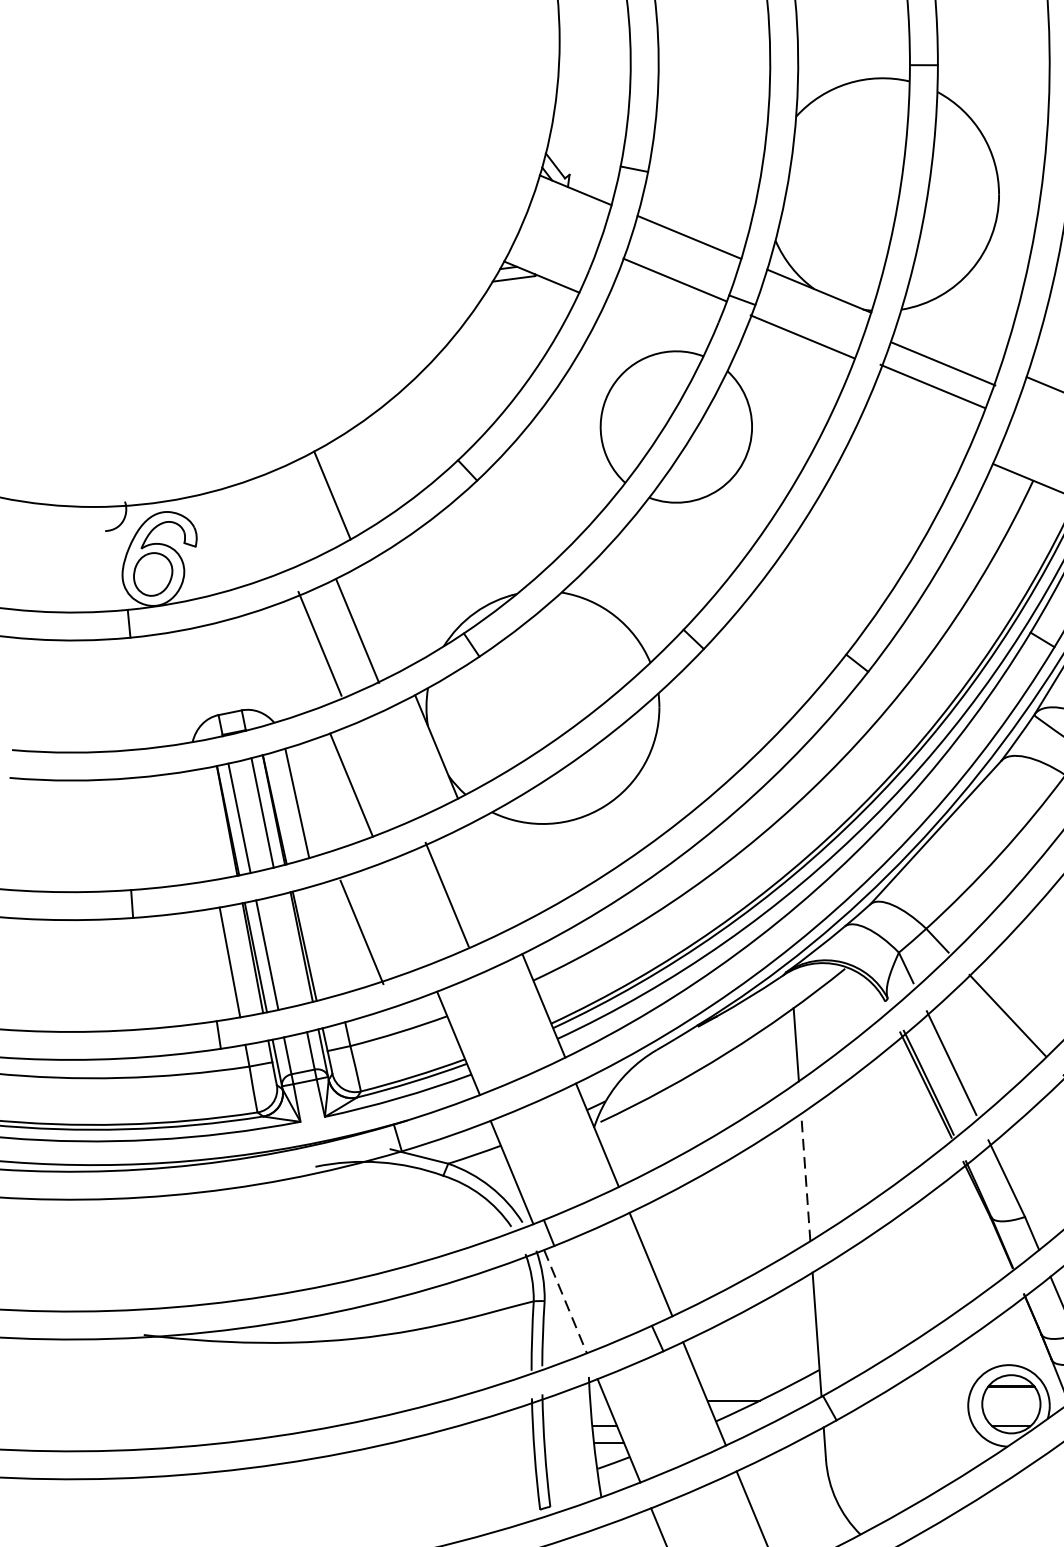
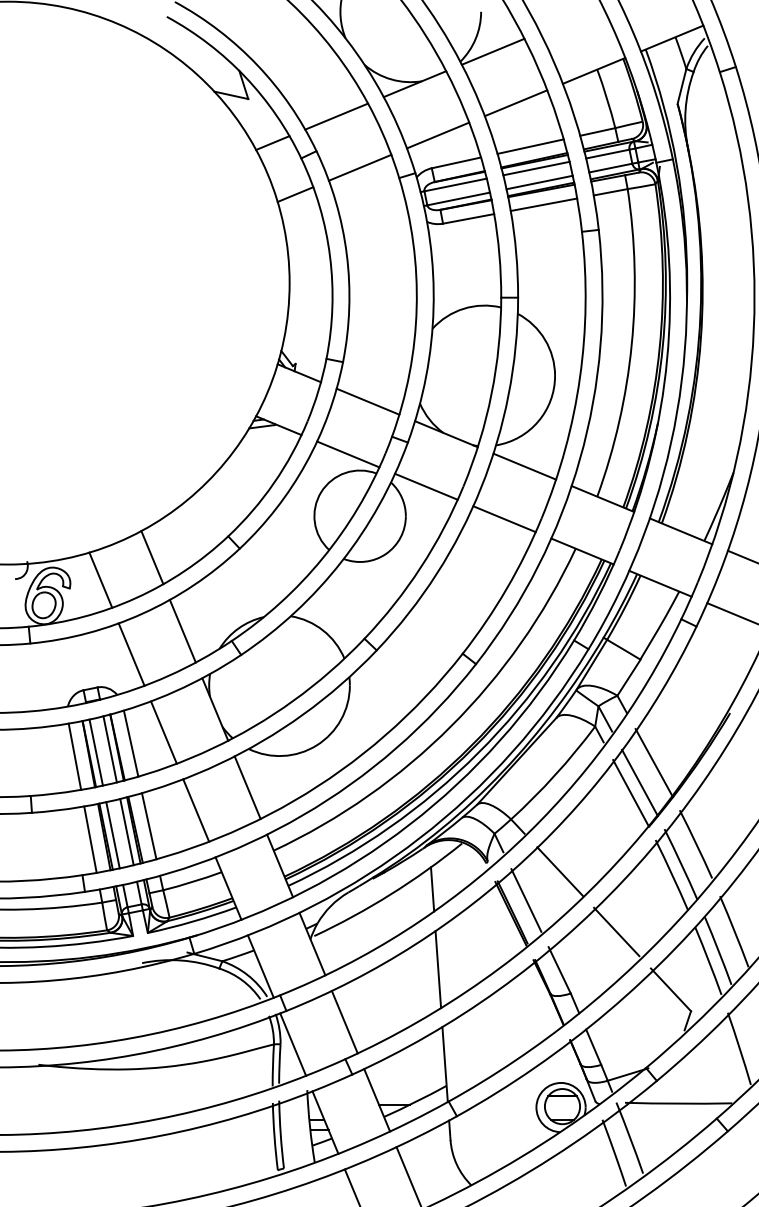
line: (675, 280) -> (348, 454), moved
line: (802, 336) -> (426, 486), moved
line: (943, 364) -> (504, 519), moved
line: (931, 386) -> (524, 466), moved
line: (246, 531) -> (100, 579), added
line: (357, 631) -> (131, 654), moved
line: (319, 642) -> (182, 630), moved
line: (203, 824) -> (74, 756), added
line: (446, 894) -> (247, 787), moved
line: (362, 932) -> (196, 810), moved
line: (326, 940) -> (148, 826), added
line: (289, 950) -> (126, 832), added
line: (806, 1177) -> (438, 969), dashed -> solid
line: (566, 1301) -> (293, 1044), dashed -> solid

